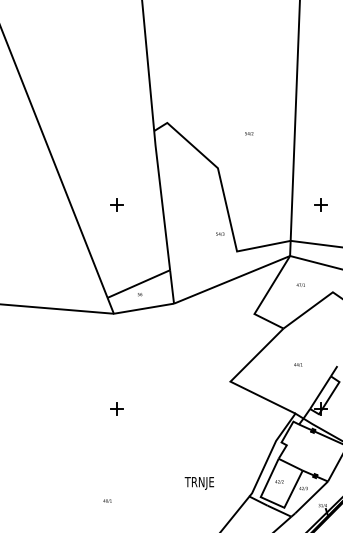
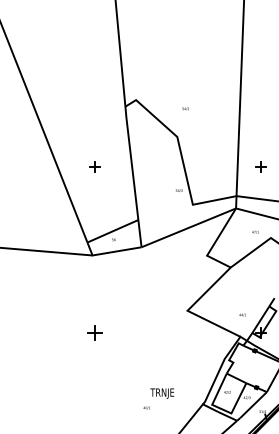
text: (249, 133) -> (185, 108), moved
text: (300, 284) -> (255, 231), moved
text: (298, 364) -> (242, 314), moved
part: (116, 408) -> (94, 332), size x1.4
text: (107, 500) -> (146, 407), moved

